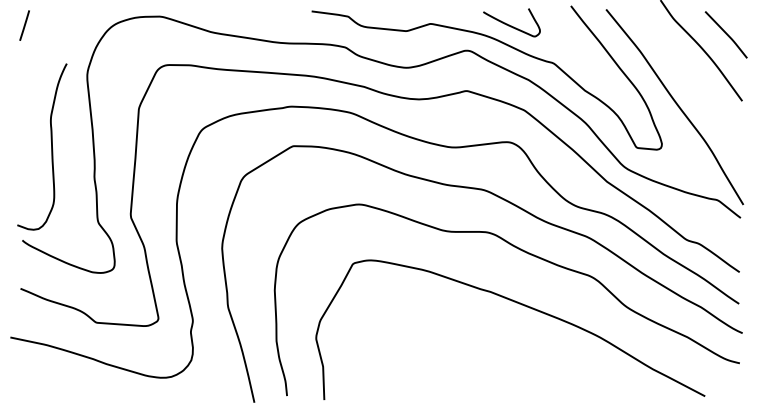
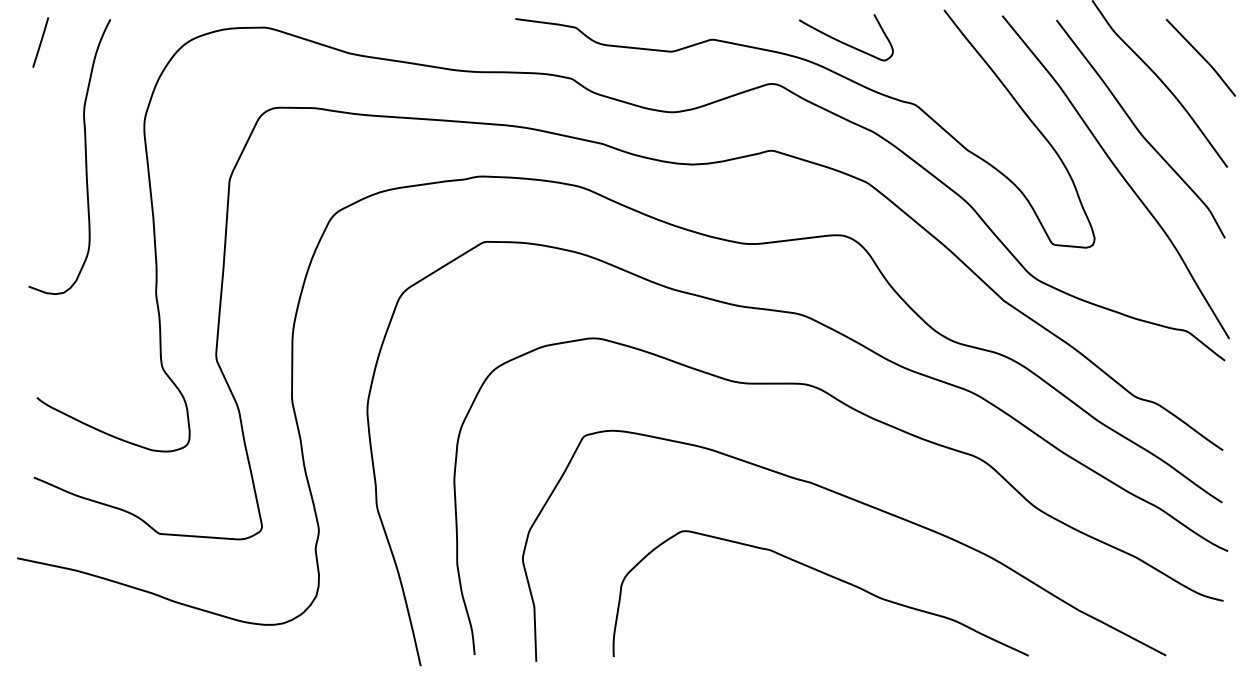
curve: (688, 77) -> (1138, 128), added
curve: (51, 146) -> (85, 156), moved
curve: (500, 348) -> (827, 576), added

